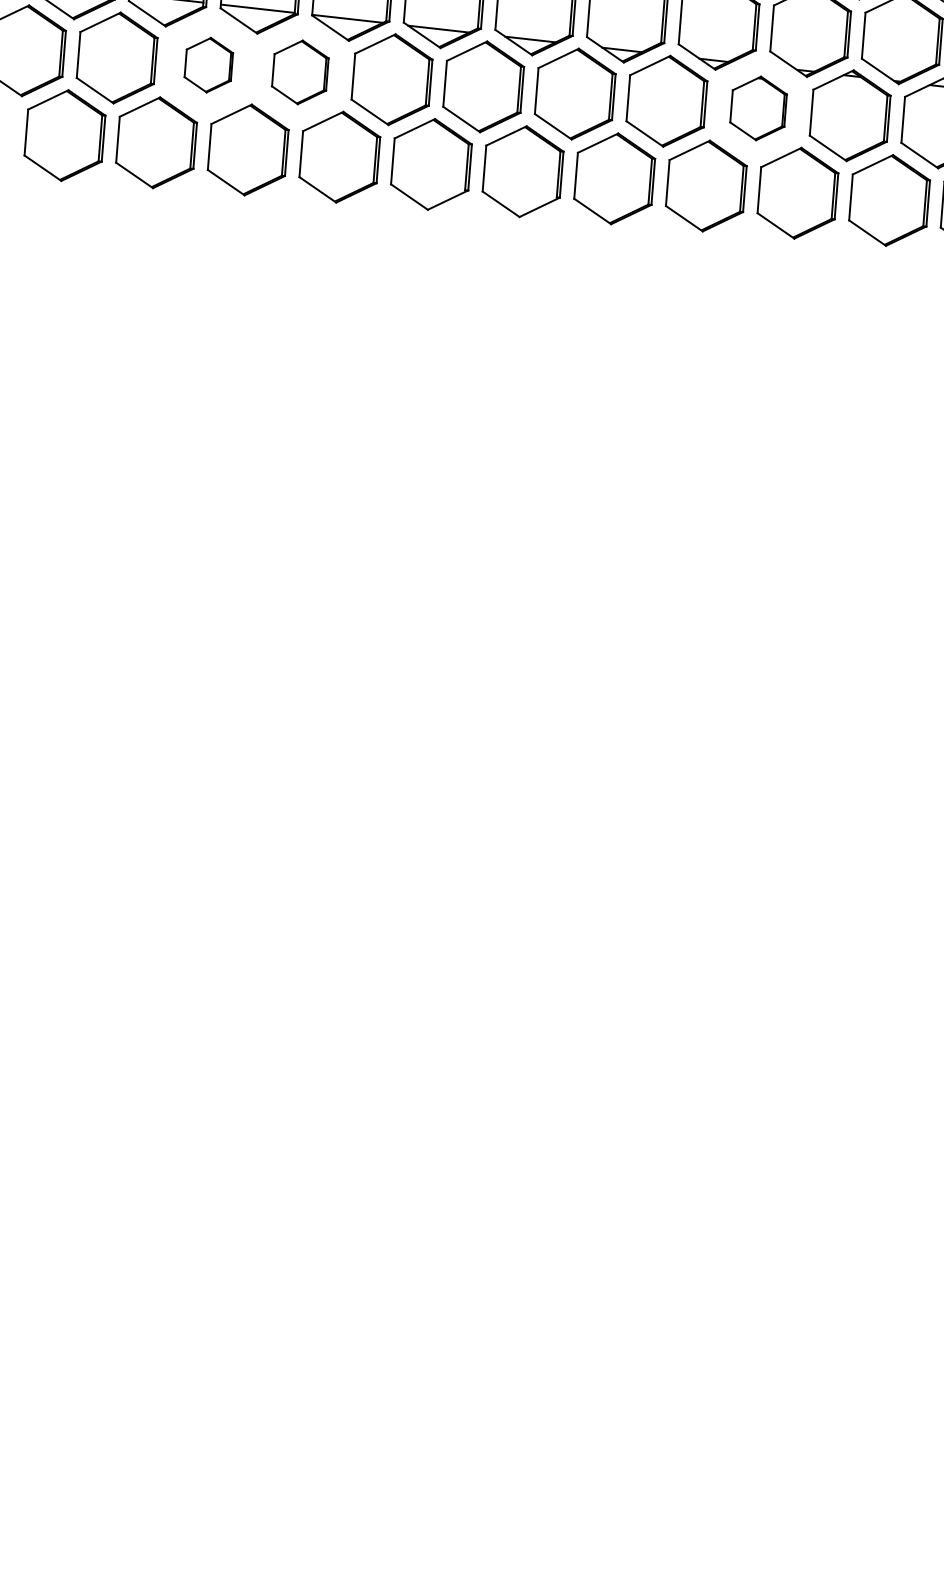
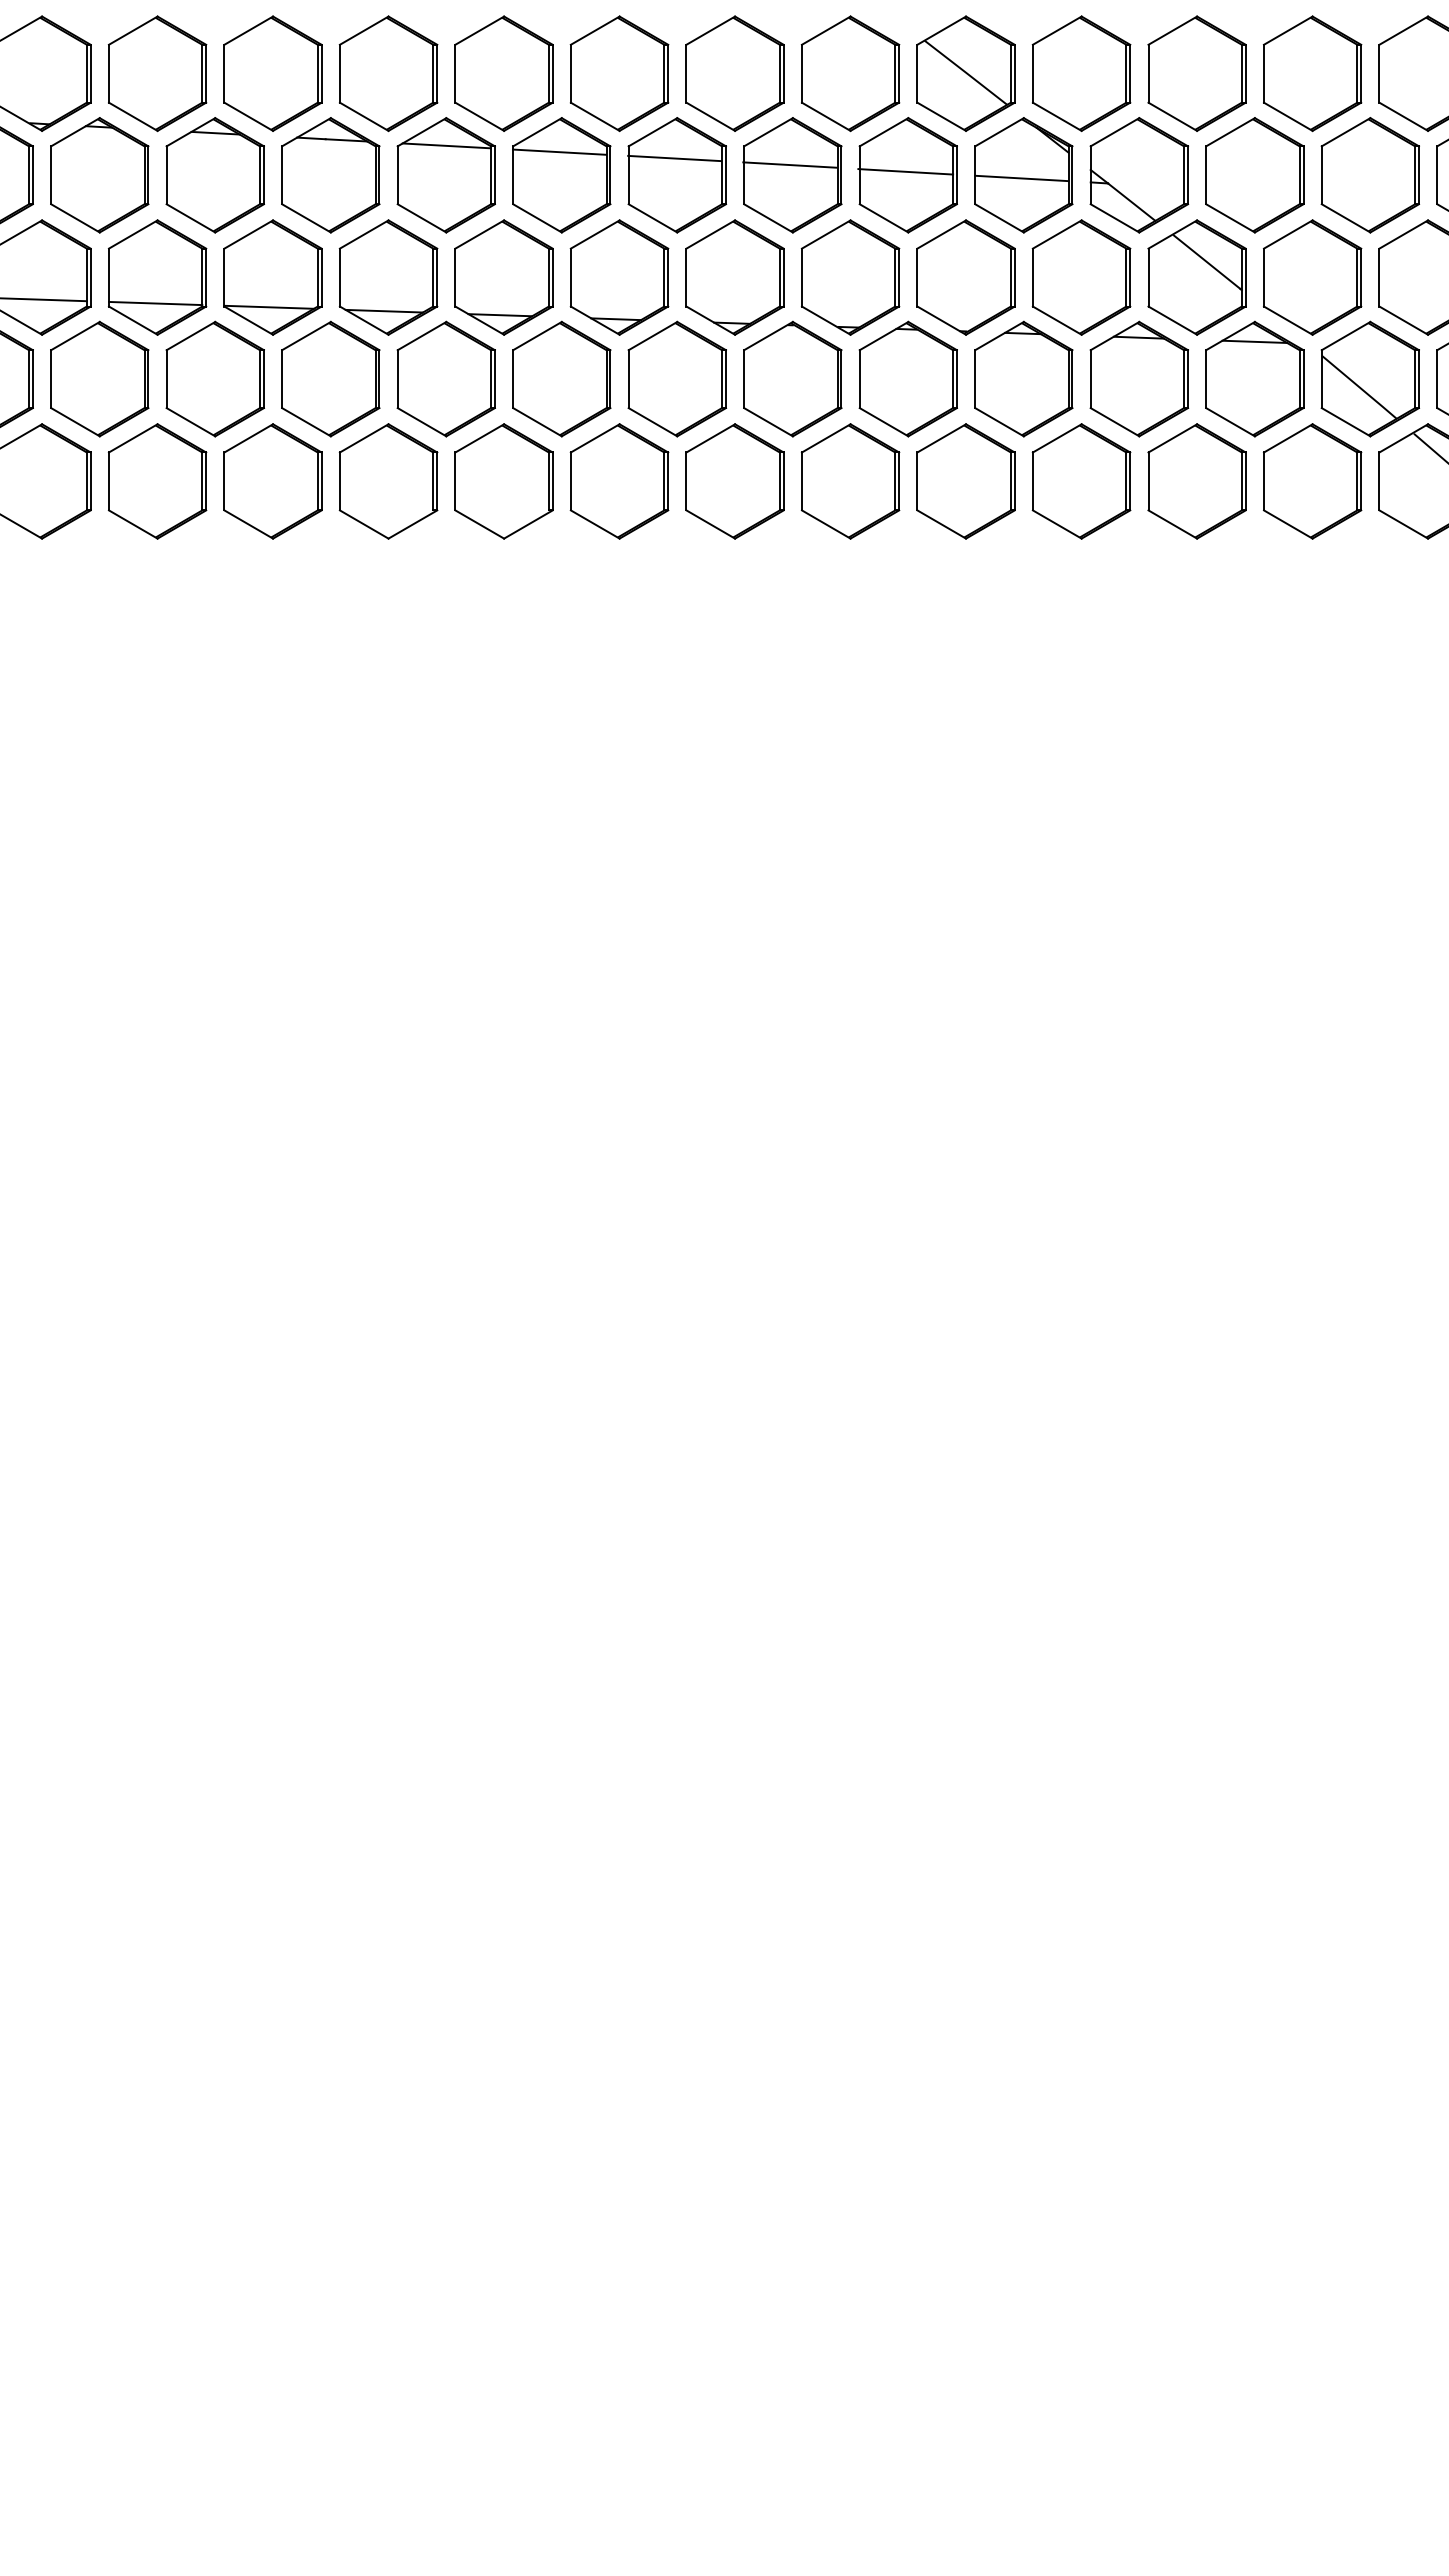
part: (208, 64) -> (99, 378), size x1.67
part: (299, 71) -> (214, 378), size x1.43
part: (758, 107) -> (792, 378), size x1.43

